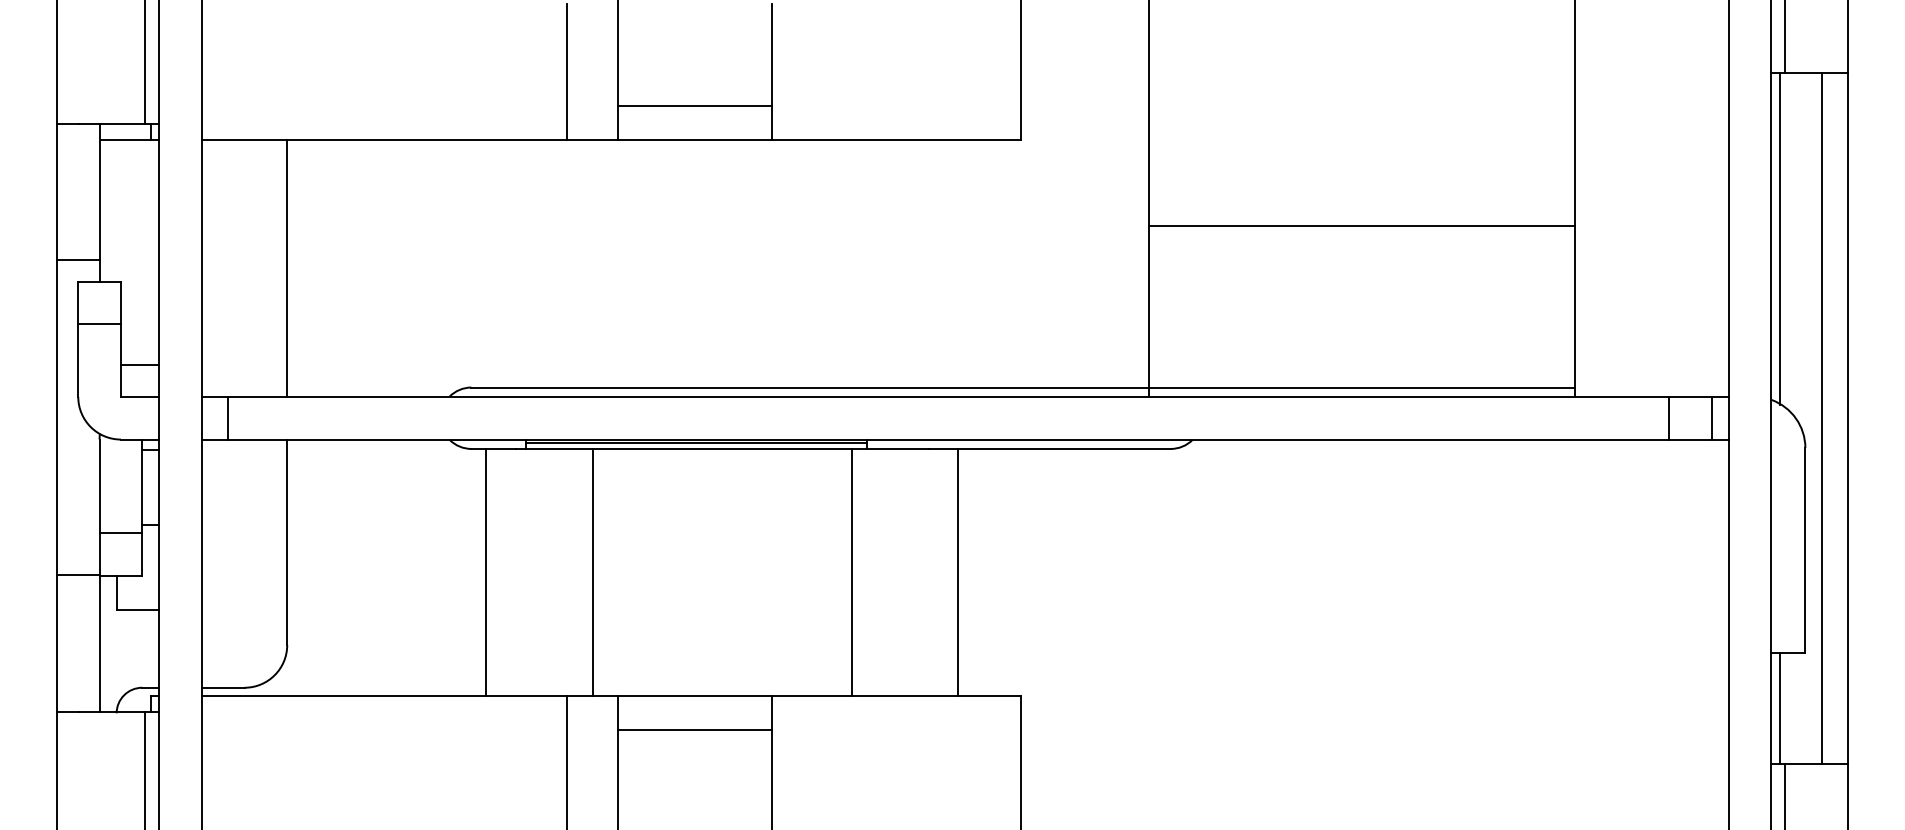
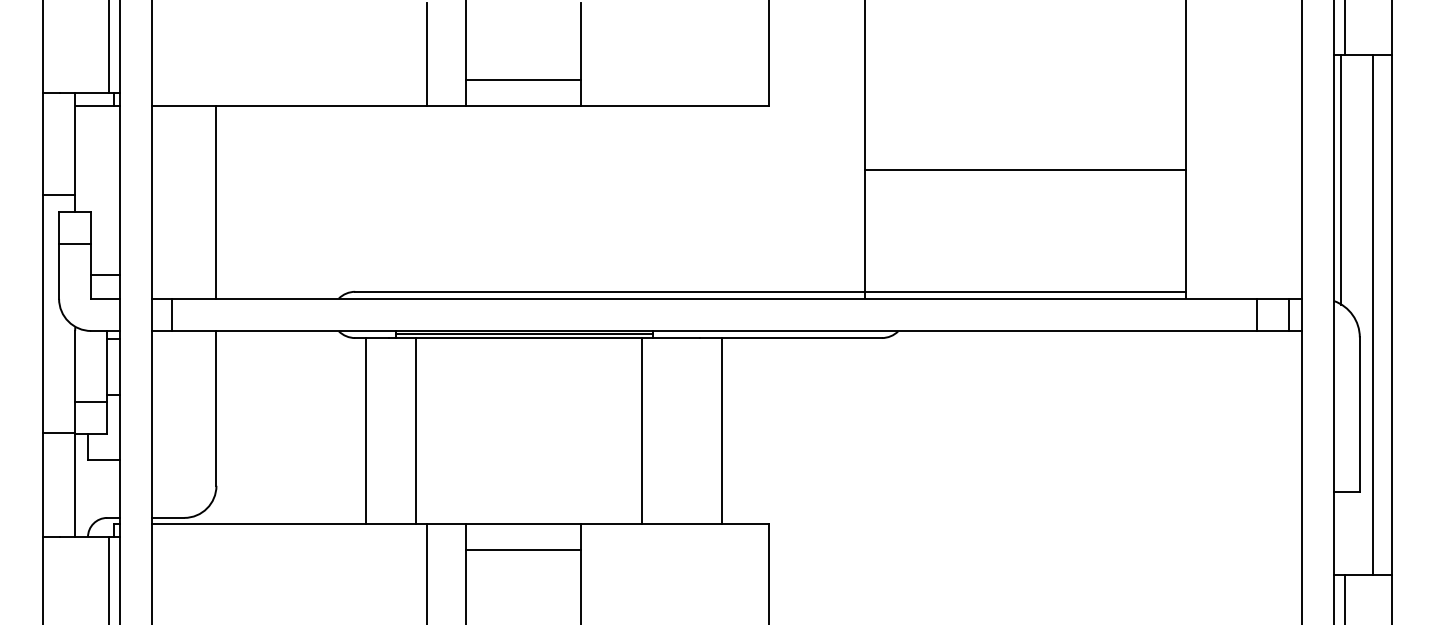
line: (592, 573) -> (416, 431), moved
line: (1779, 708) -> (1340, 533), removed

